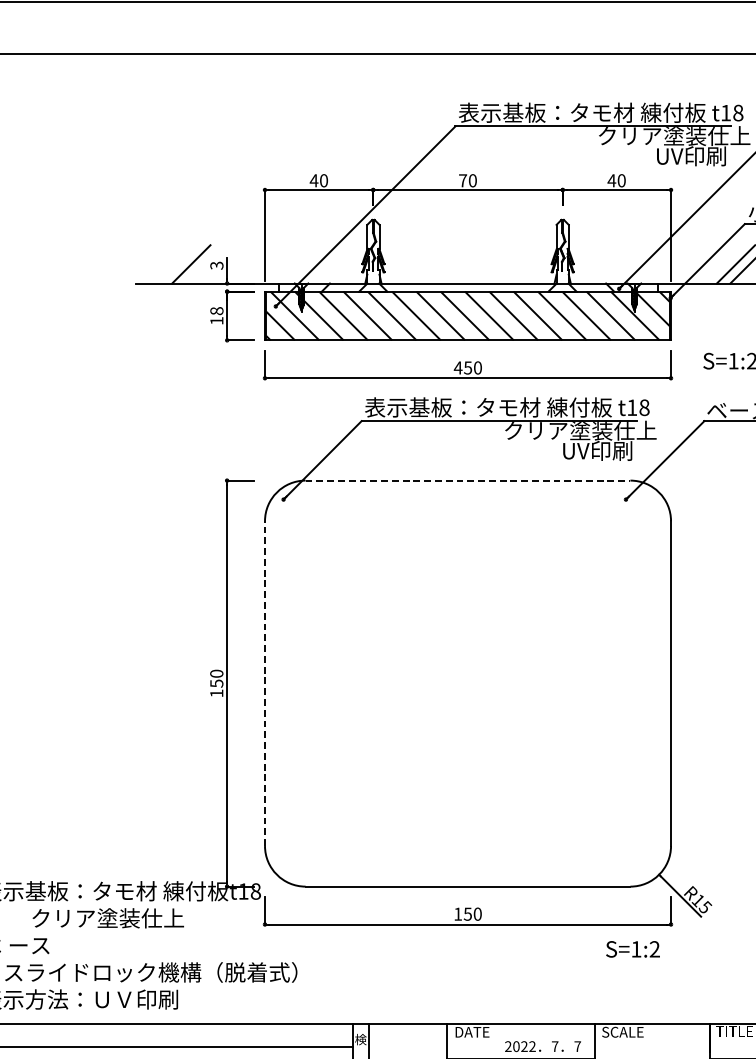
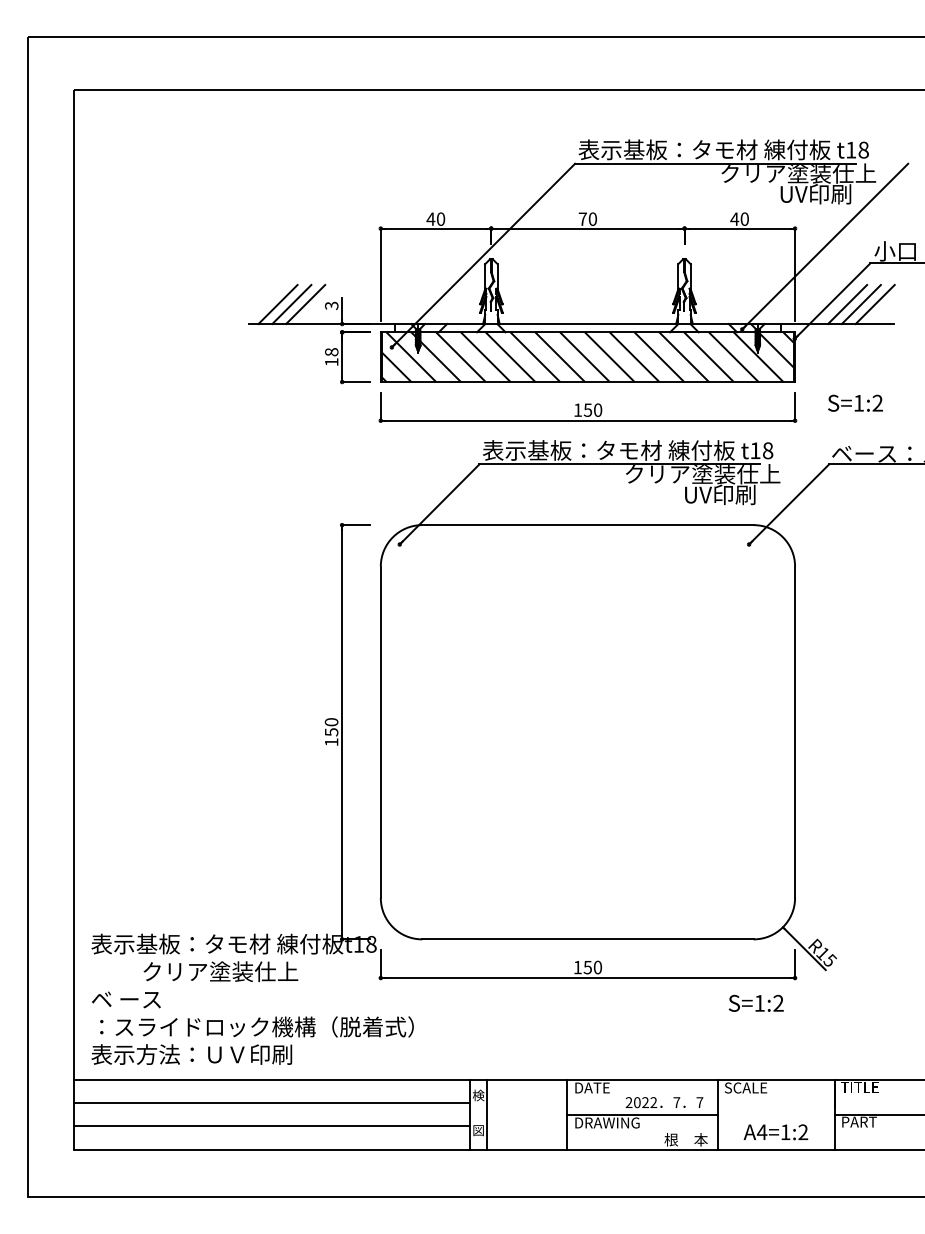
line: (163, 264) -> (277, 304), added
line: (177, 264) -> (291, 304), added
line: (722, 264) -> (847, 304), added
text: (457, 367) -> (577, 409), 450 -> 150
line: (467, 480) -> (587, 525), dashed -> solid
line: (264, 683) -> (380, 732), dashed -> solid

